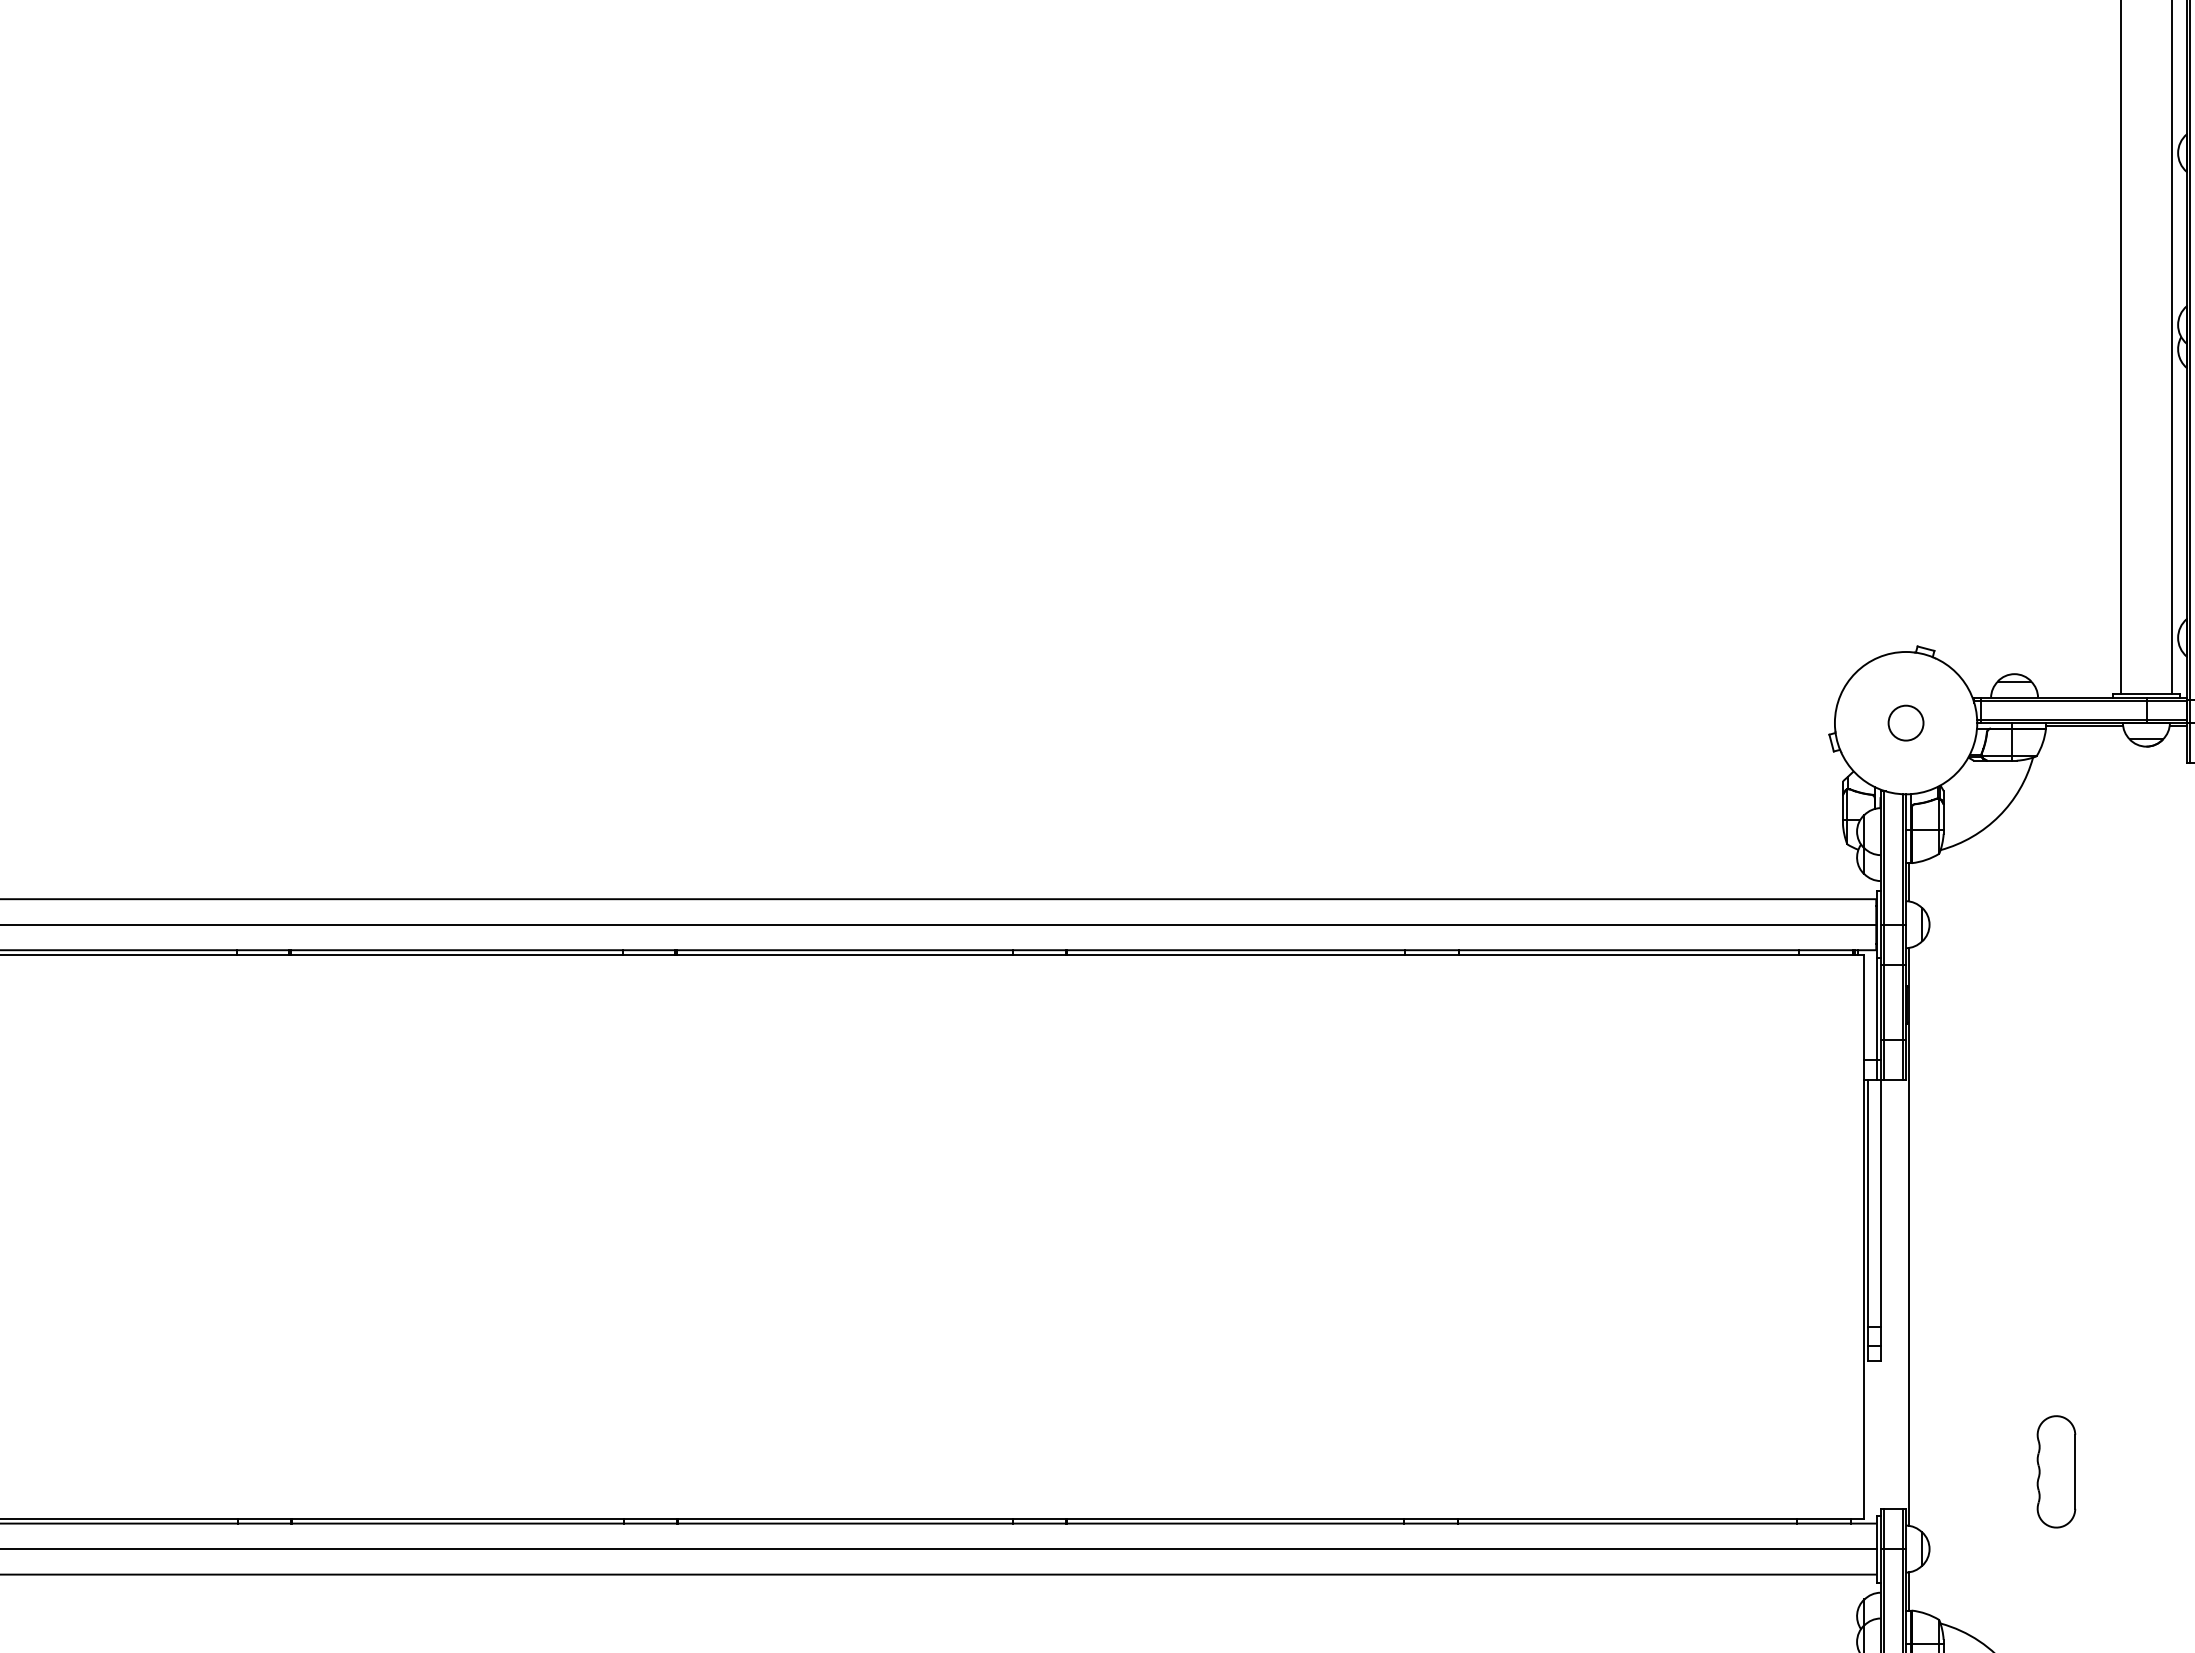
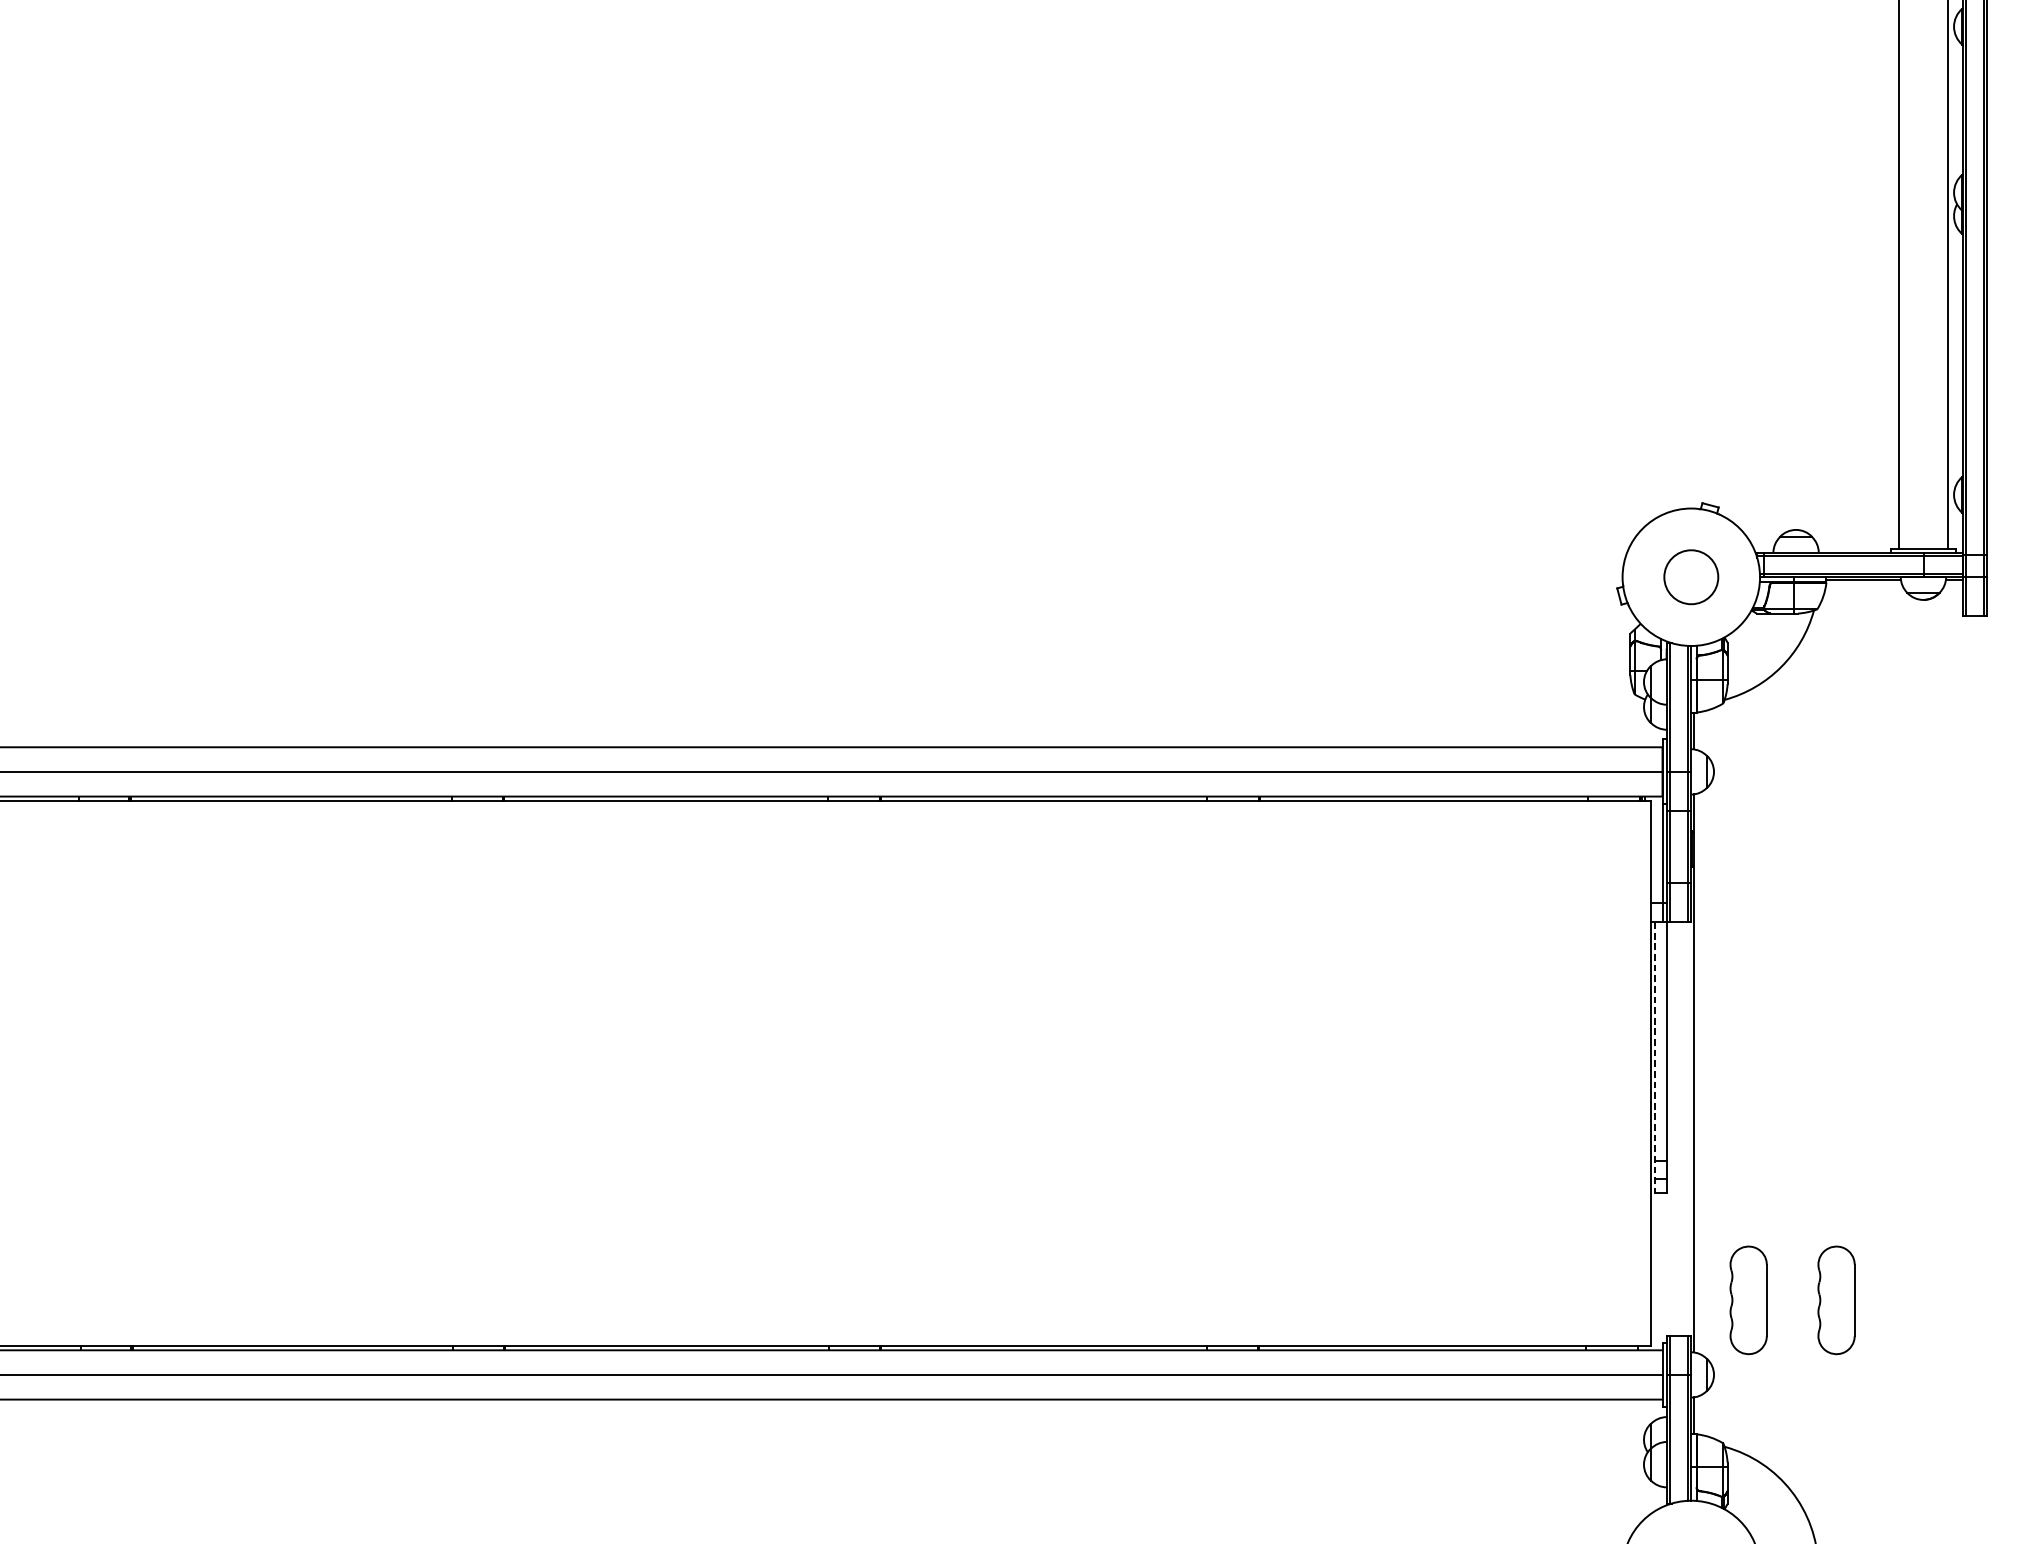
circle: (1905, 722) -> (1690, 576), size x1.6
line: (1868, 1221) -> (1655, 1058), solid -> dashed
part: (1965, 1471) -> (1748, 1300), added

